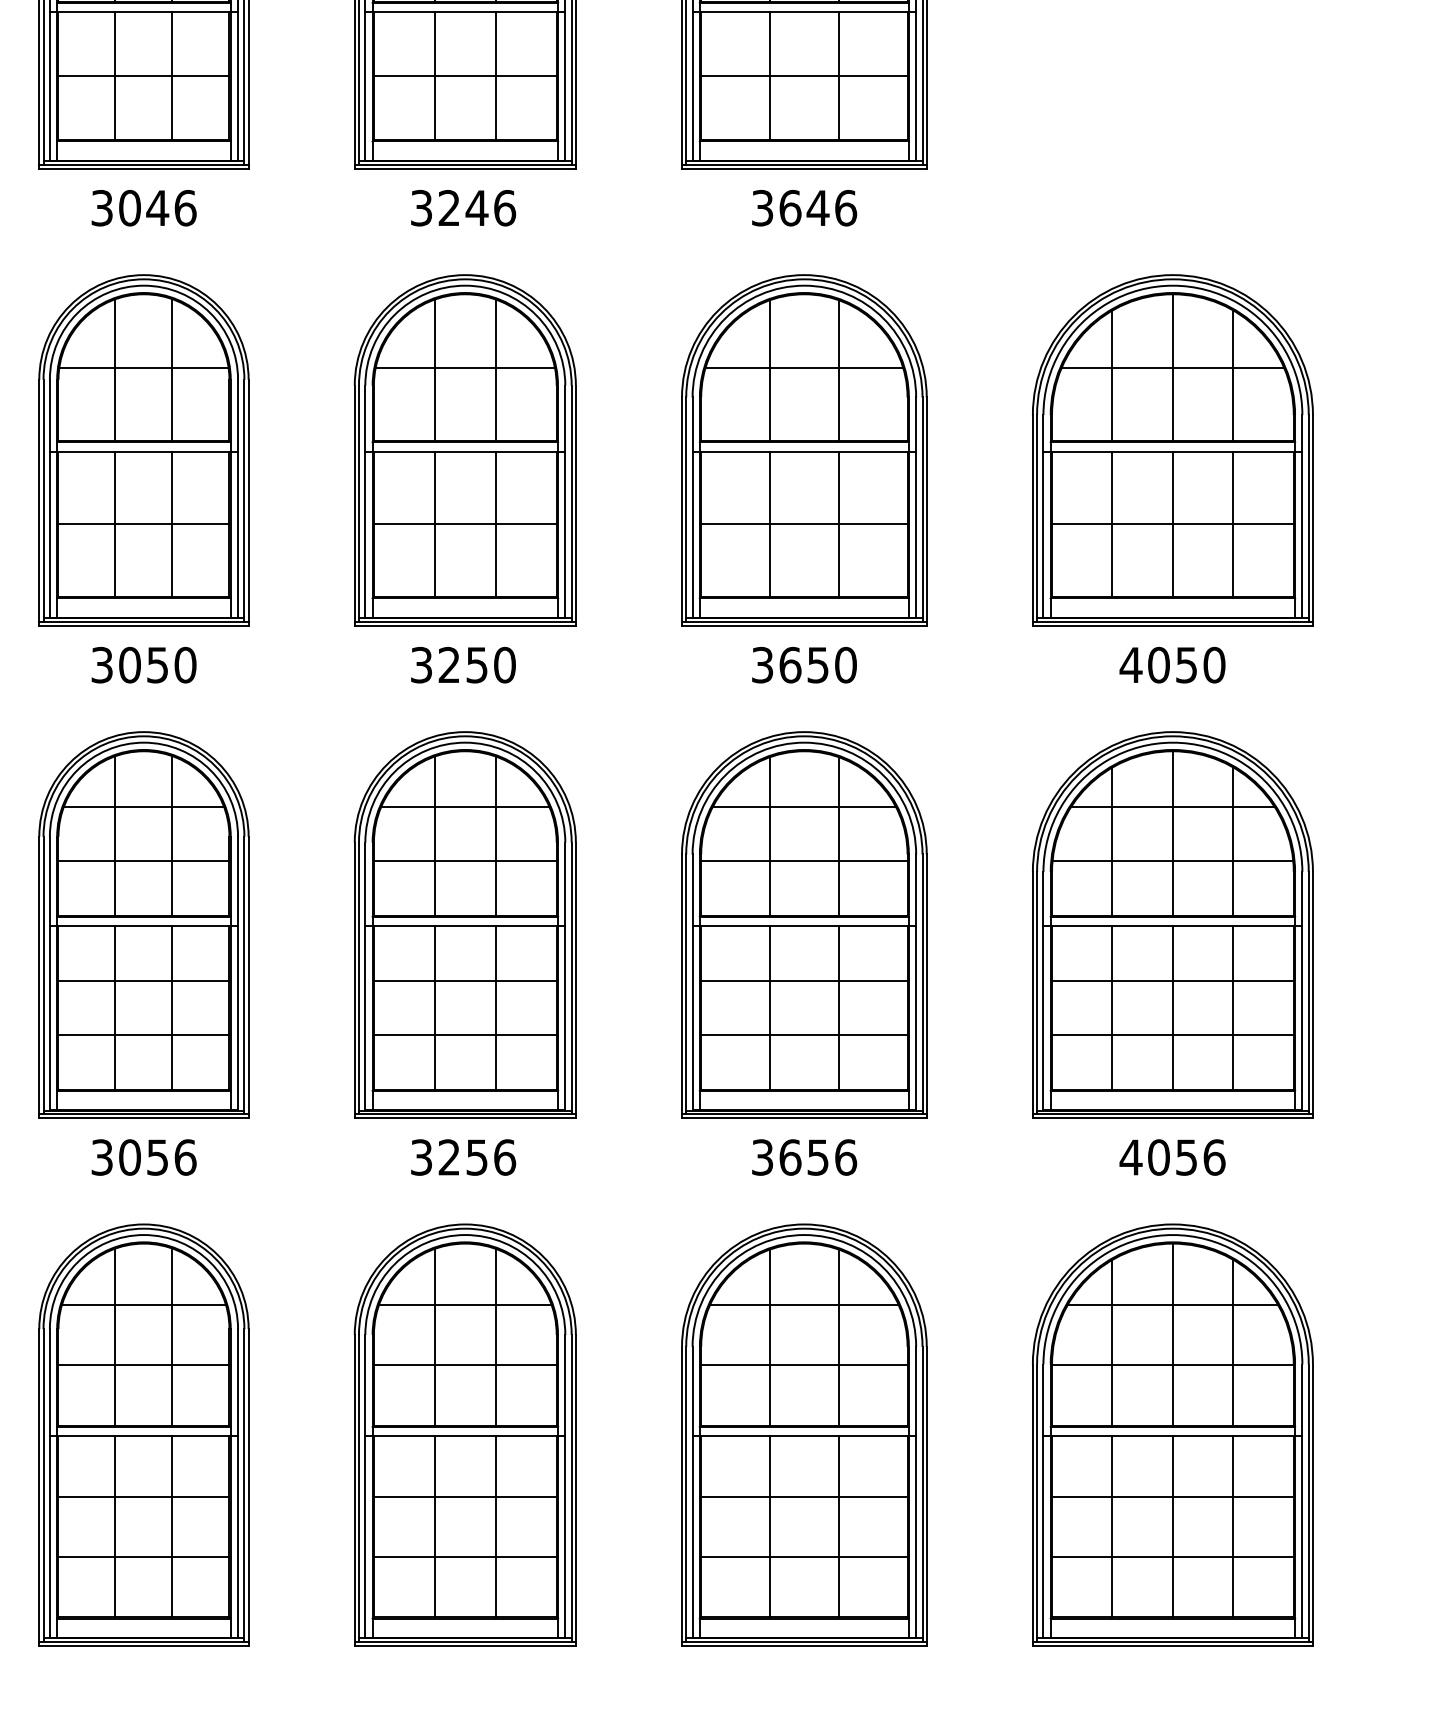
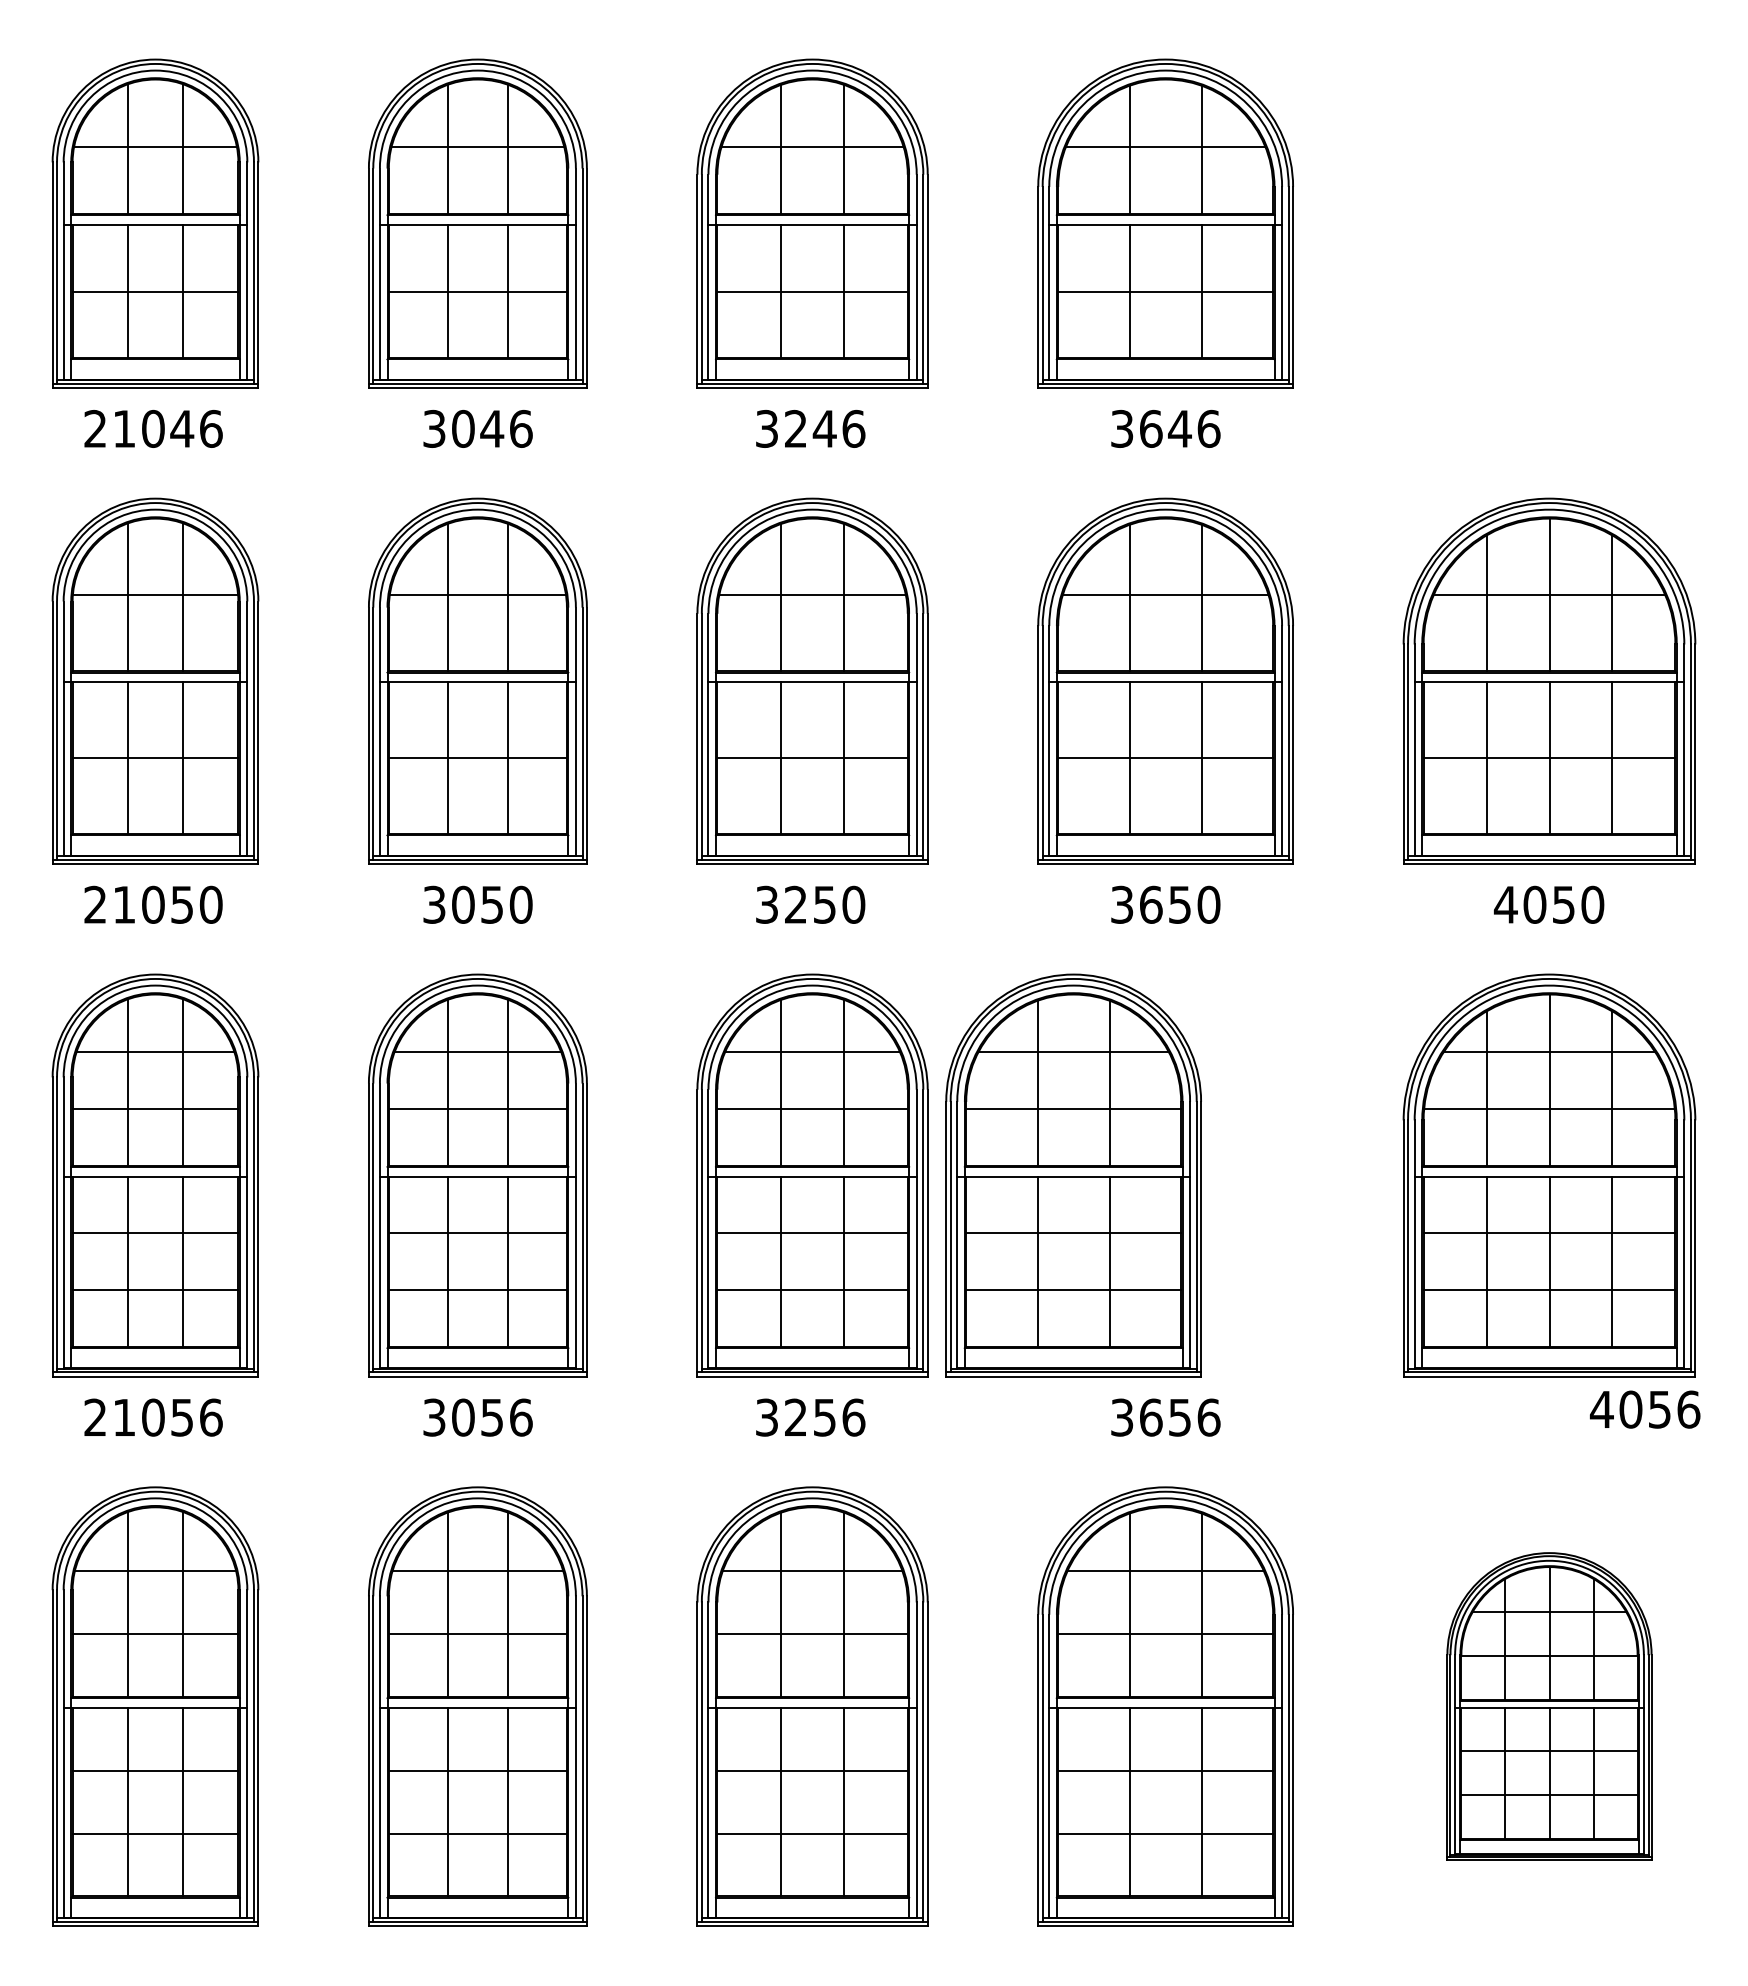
part: (804, 925) -> (1073, 1175), moved
text: (1172, 1157) -> (1645, 1409), moved
part: (1172, 1434) -> (1549, 1706), size x0.7

